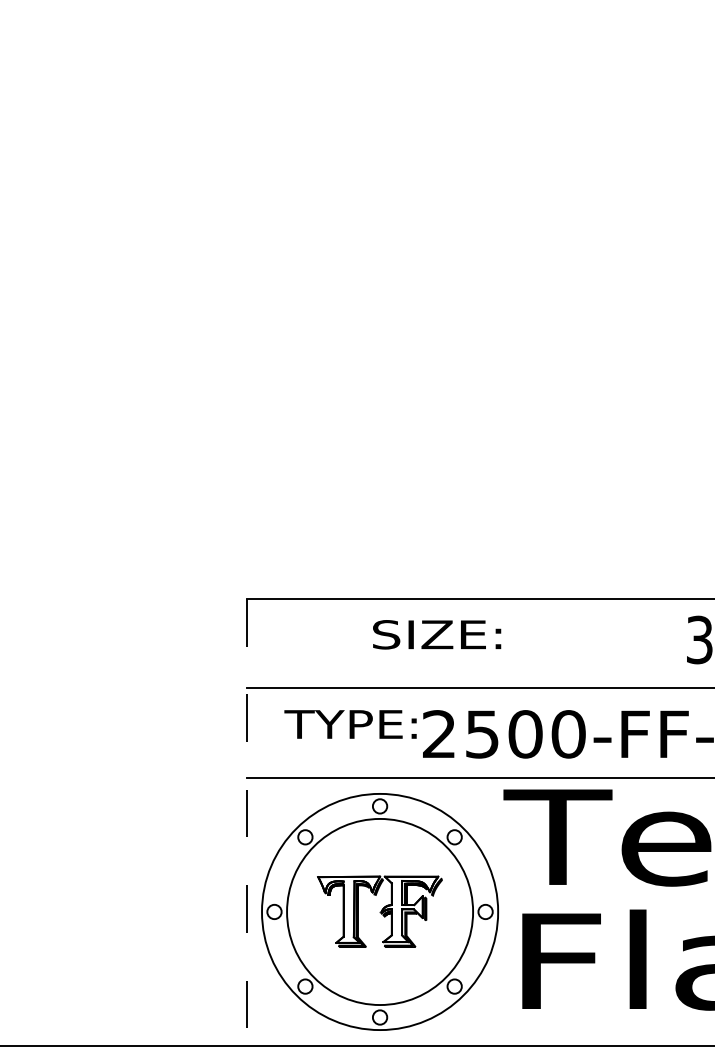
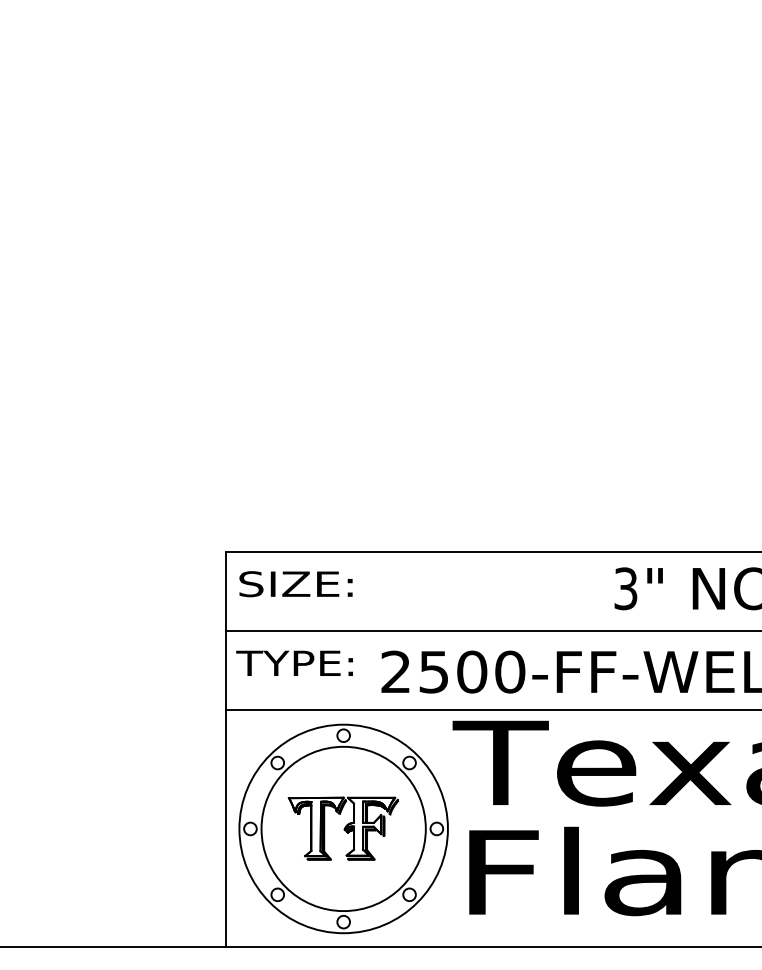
text: (436, 635) -> (295, 584), moved
text: (350, 723) -> (294, 662), moved
line: (246, 823) -> (225, 750), dashed -> solid

